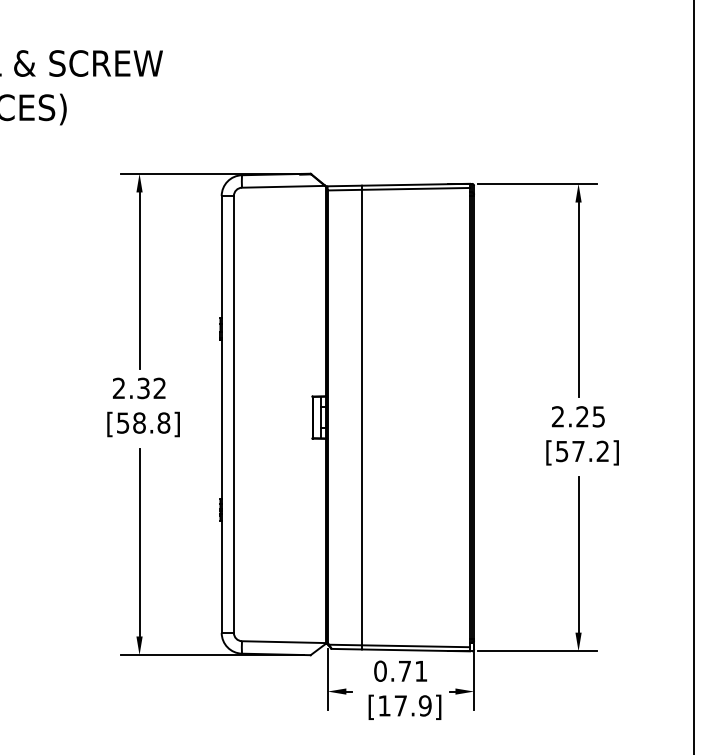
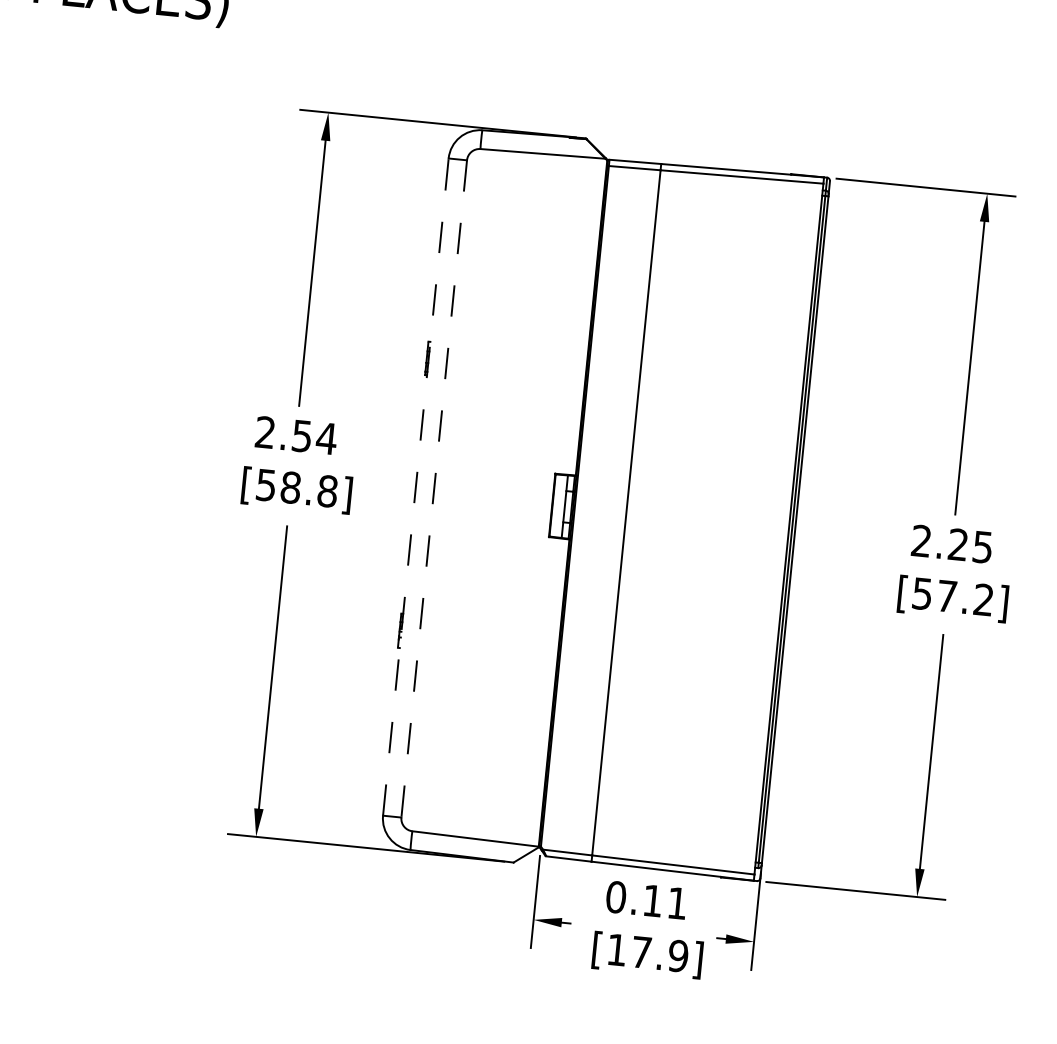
text: (152, 387) -> (315, 436), 2.32 -> 2.54
line: (221, 413) -> (415, 485), solid -> dashed
line: (233, 414) -> (433, 488), solid -> dashed
text: (404, 670) -> (652, 899), 0.71 -> 0.11

